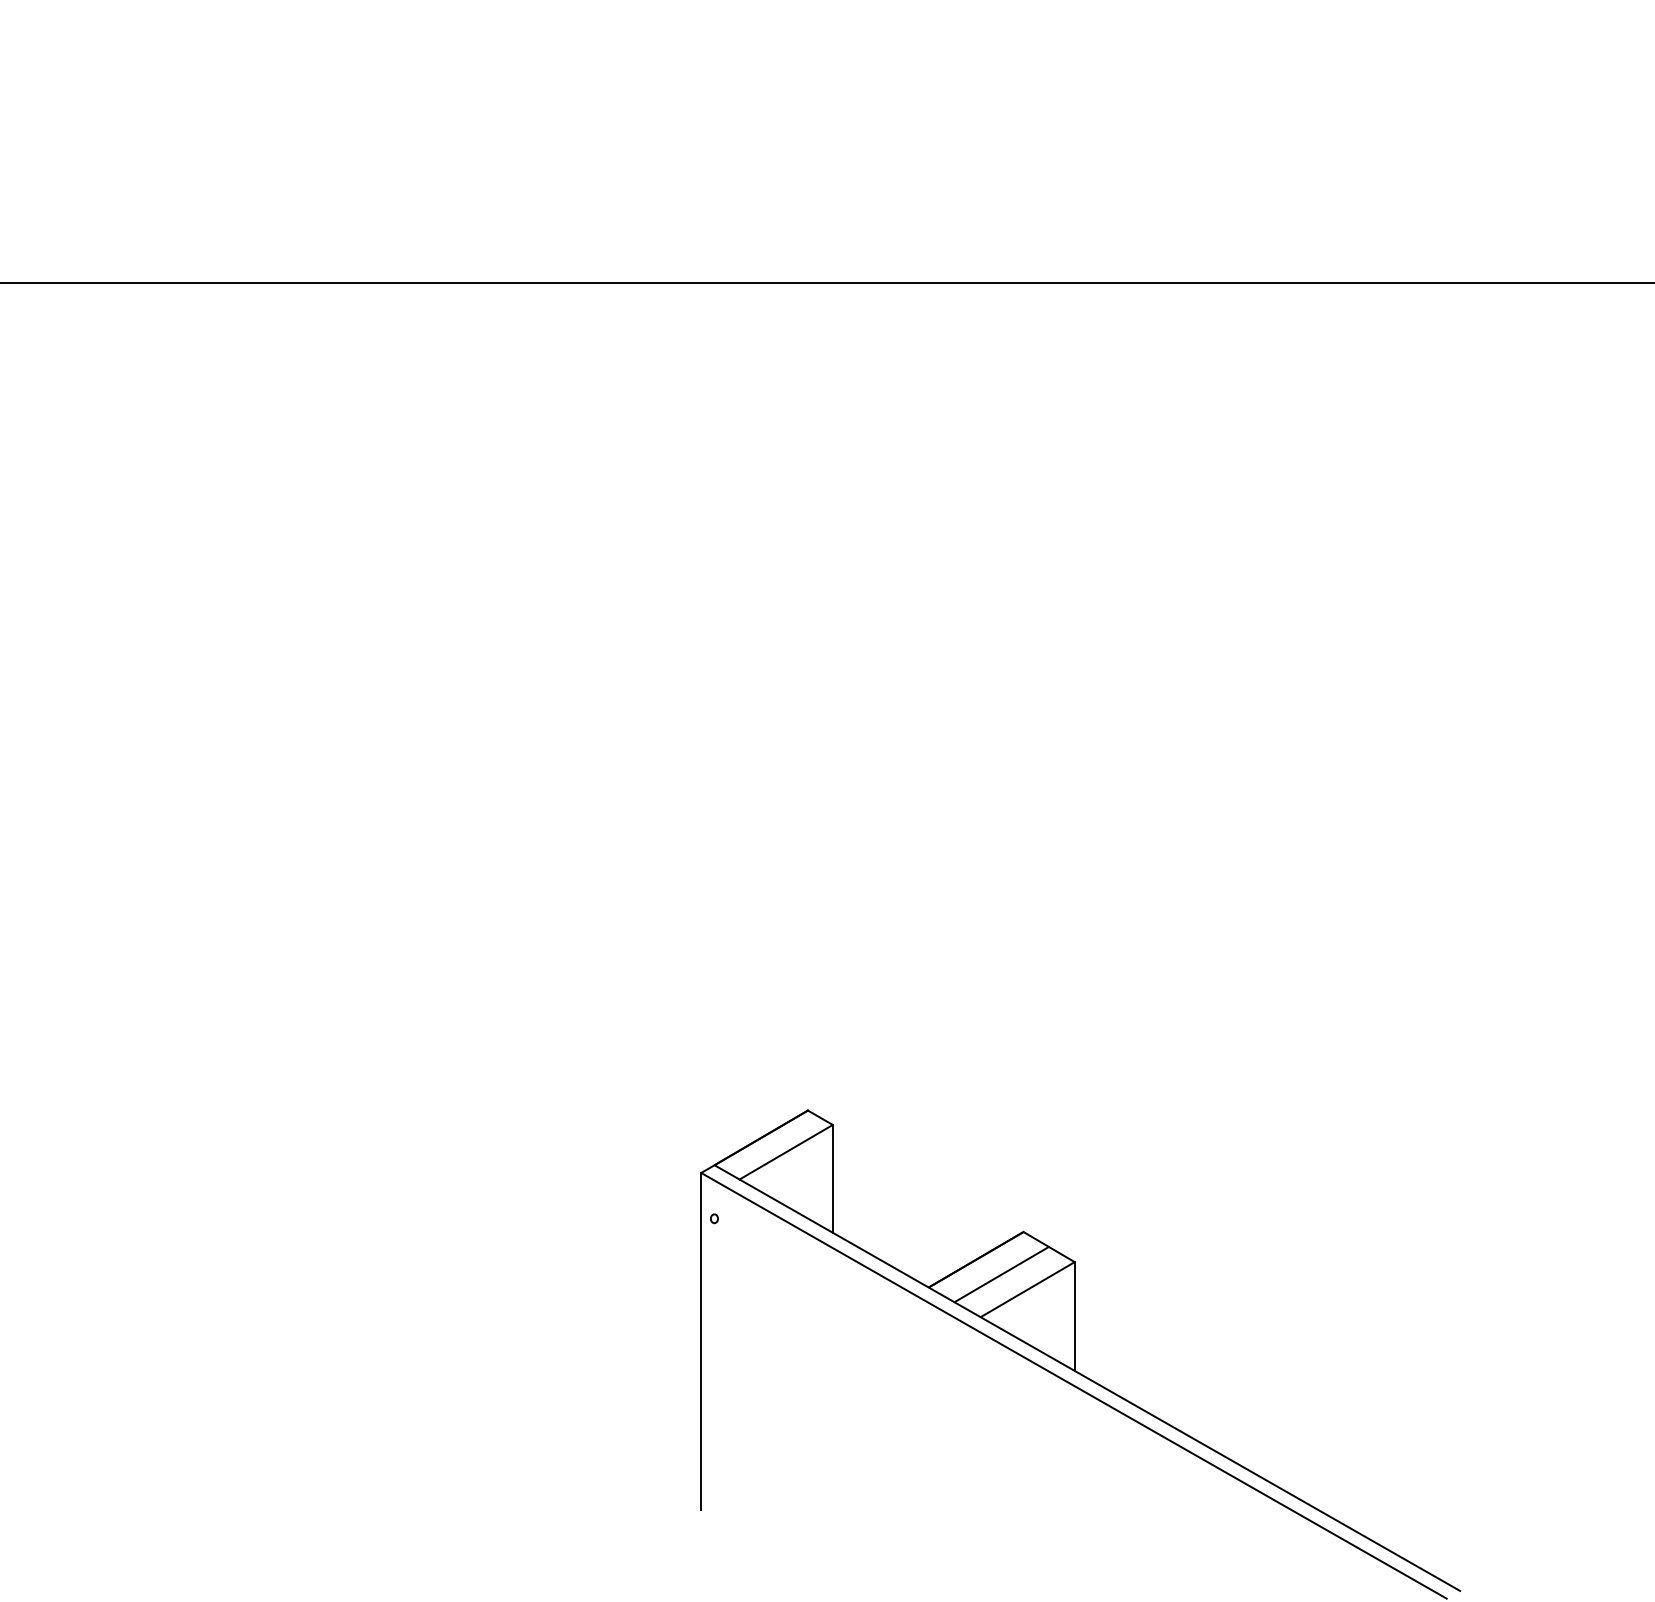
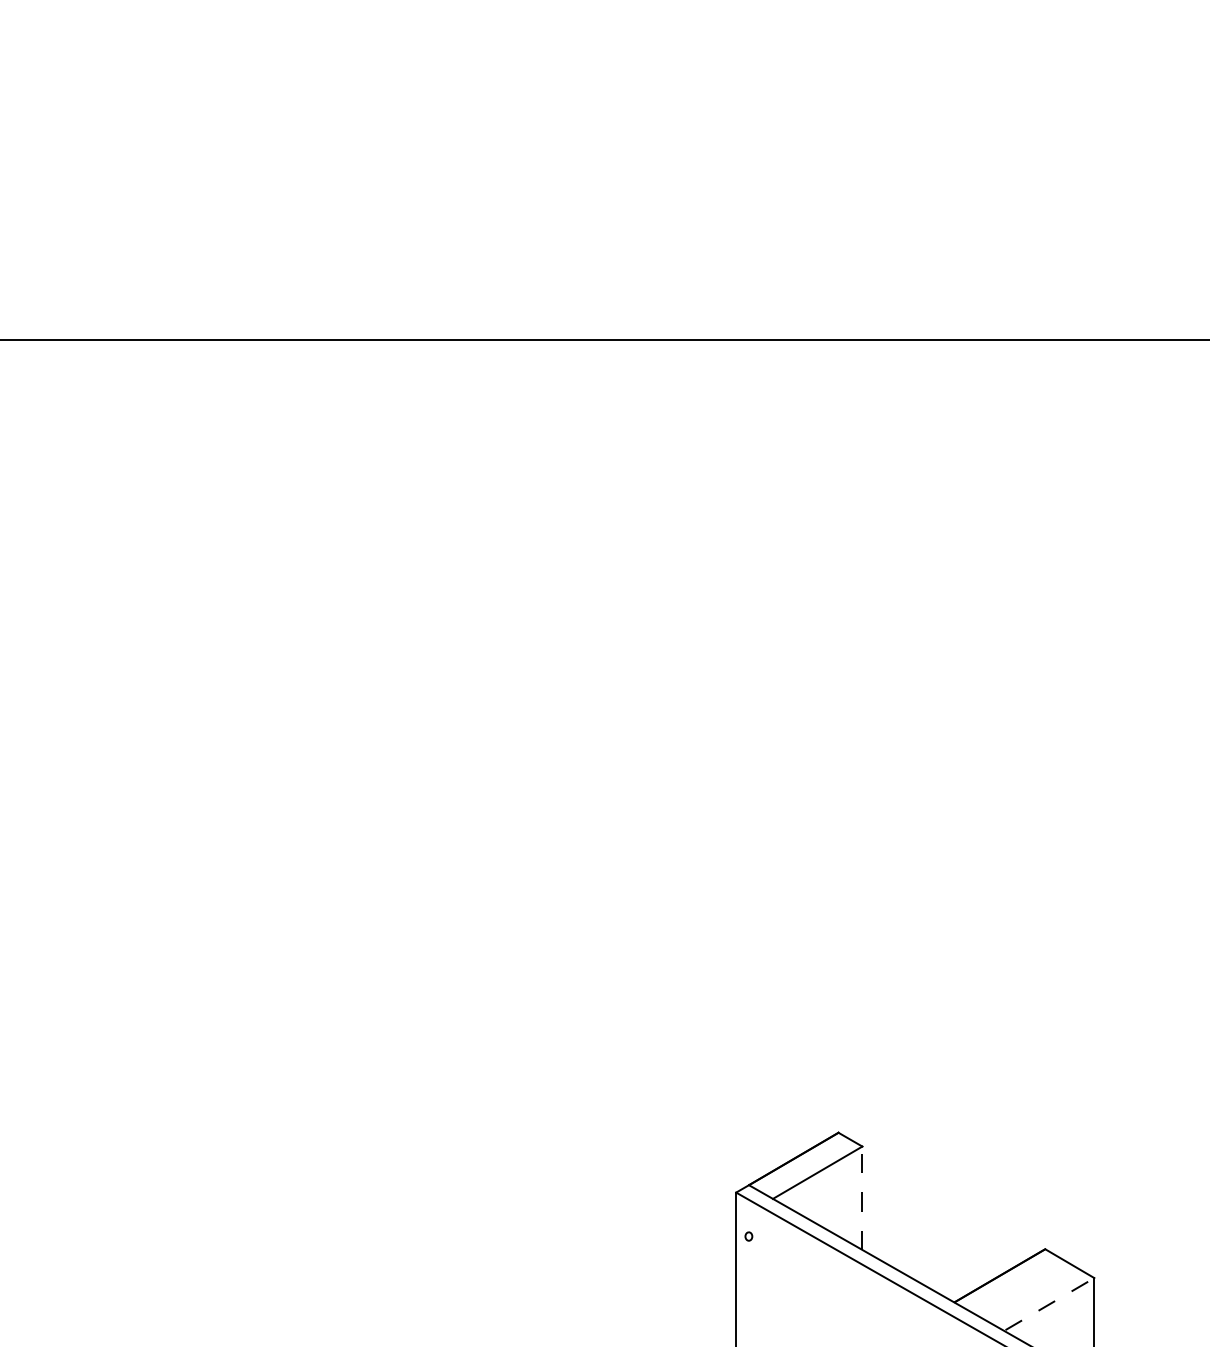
line: (832, 1179) -> (862, 1198), solid -> dashed
line: (1001, 1273) -> (1024, 1289), removed
line: (1028, 1289) -> (1050, 1304), solid -> dashed

